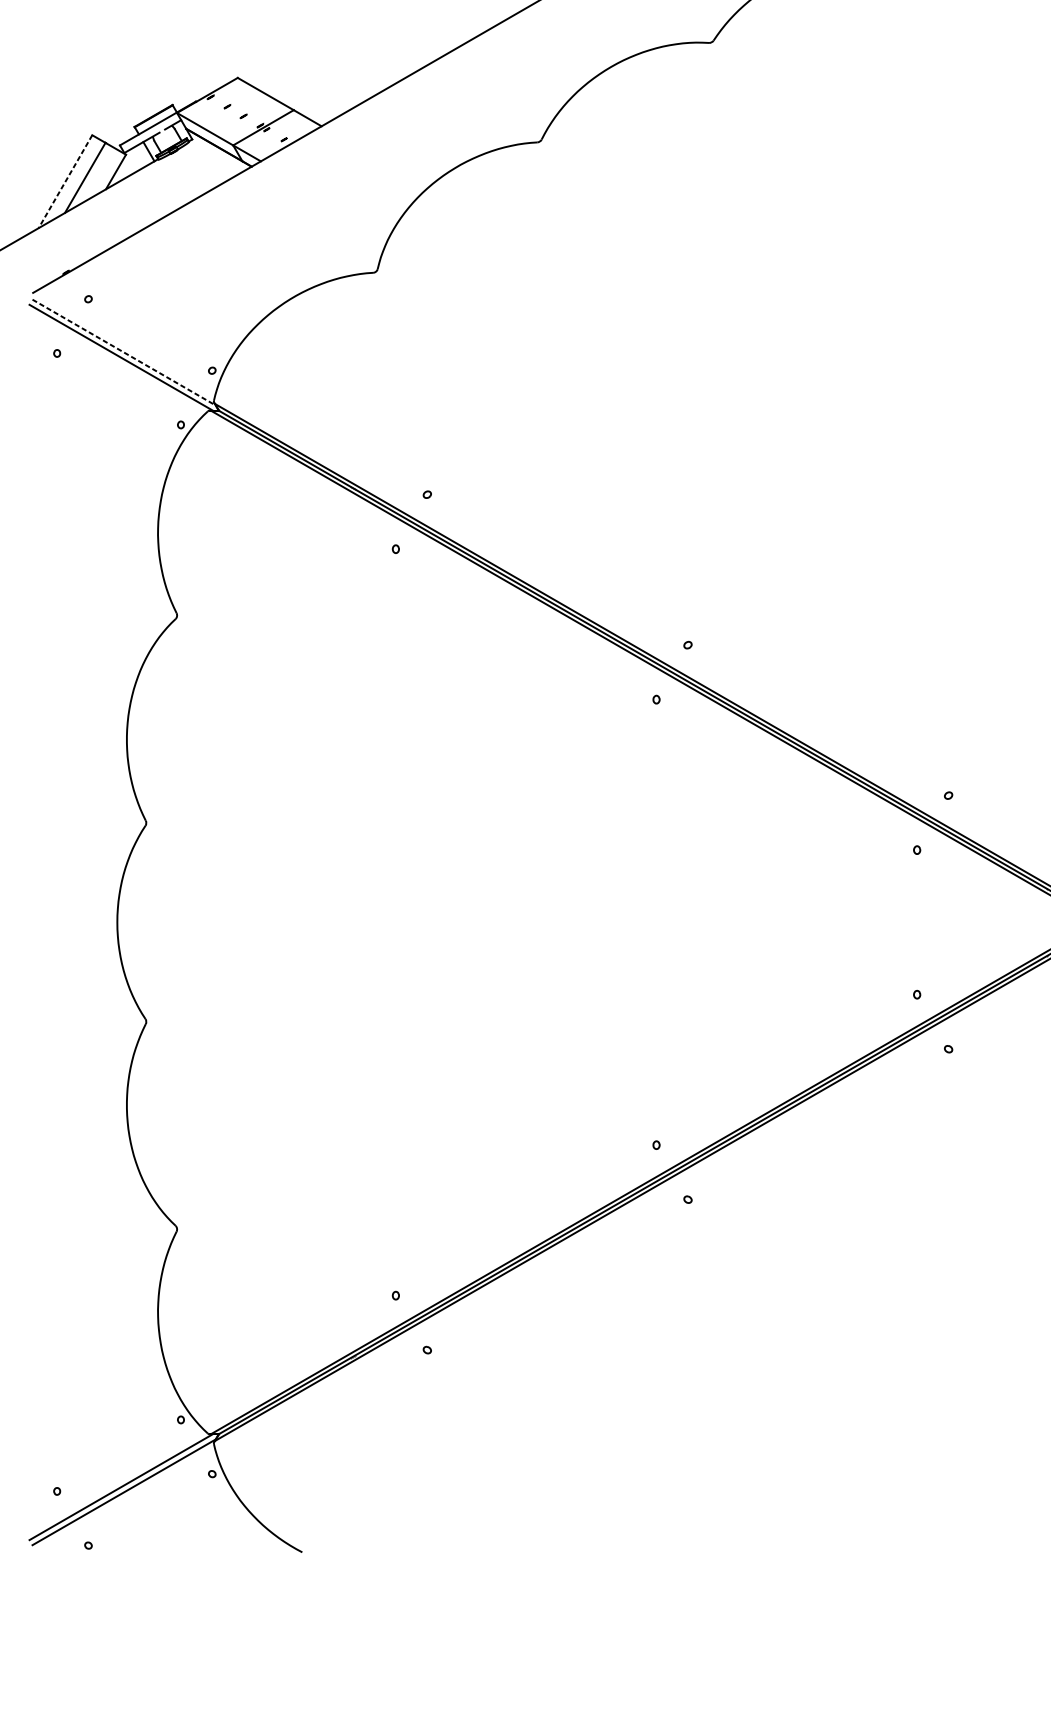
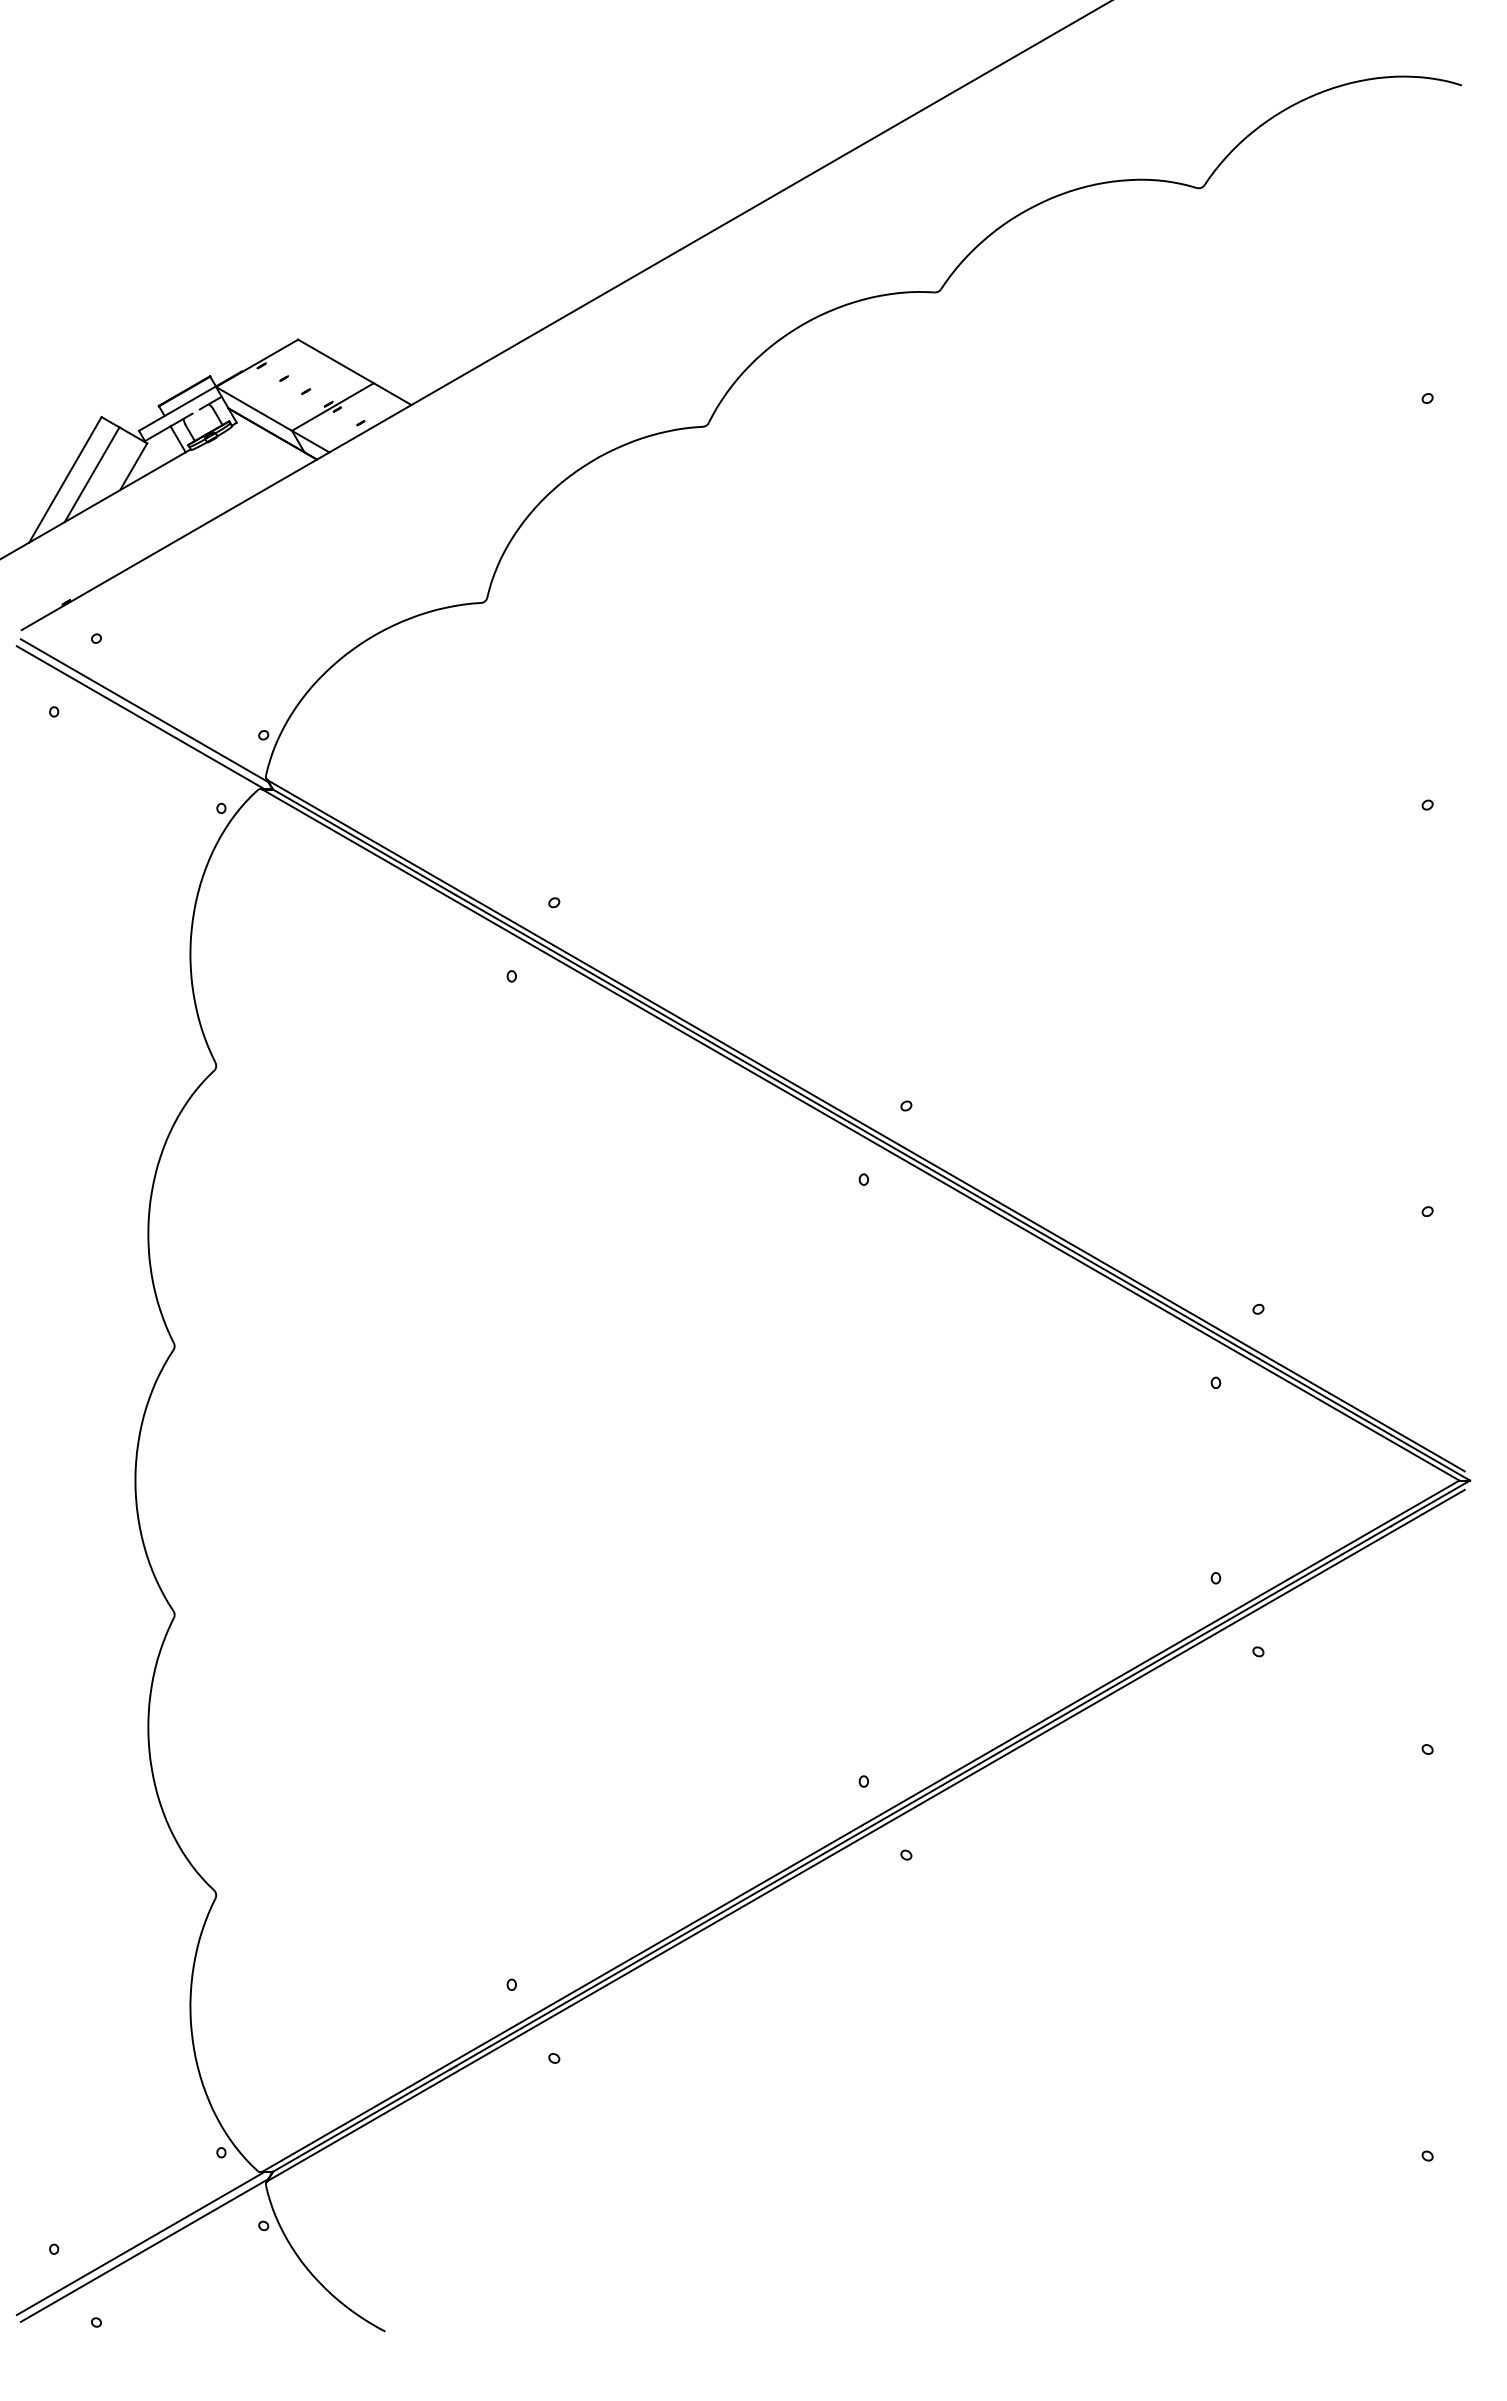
line: (65, 181) -> (65, 479), dashed -> solid
line: (124, 352) -> (144, 710), dashed -> solid

